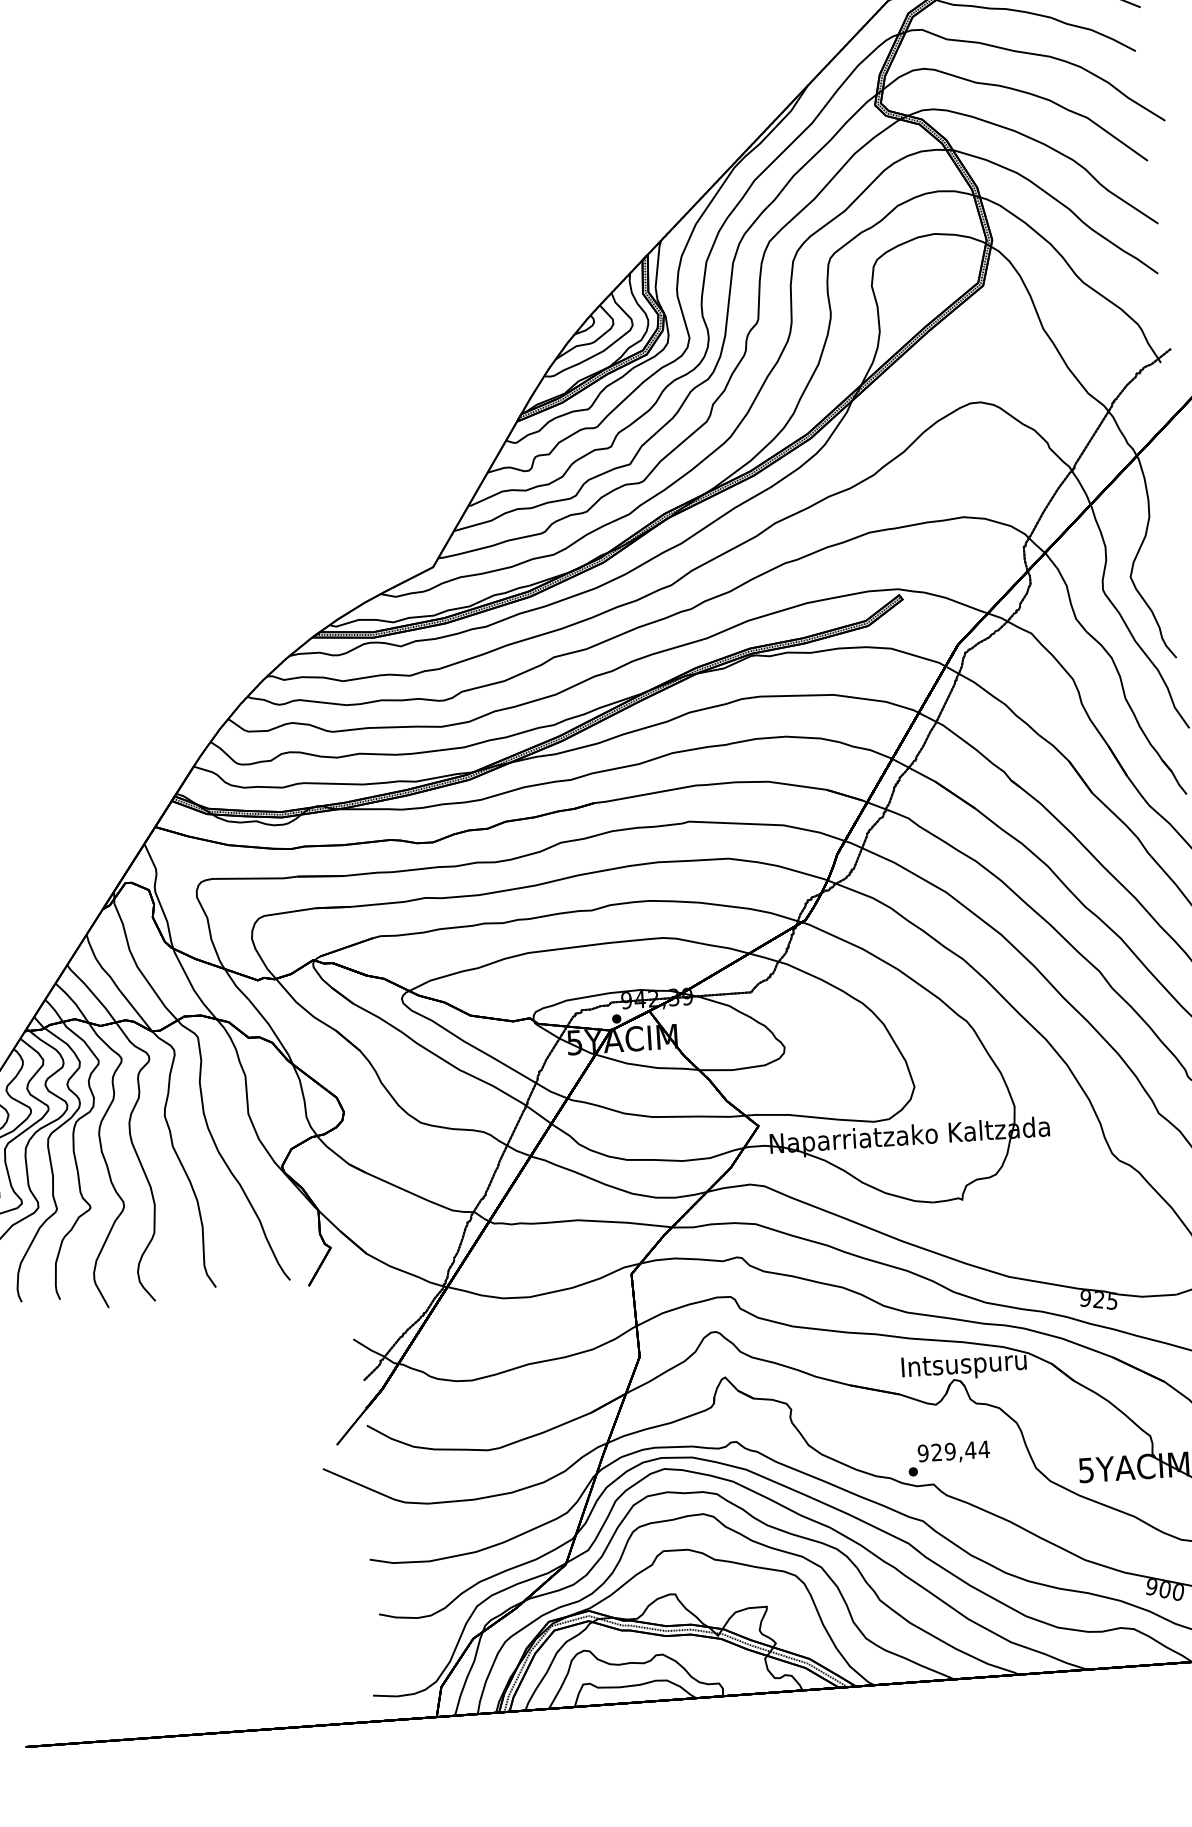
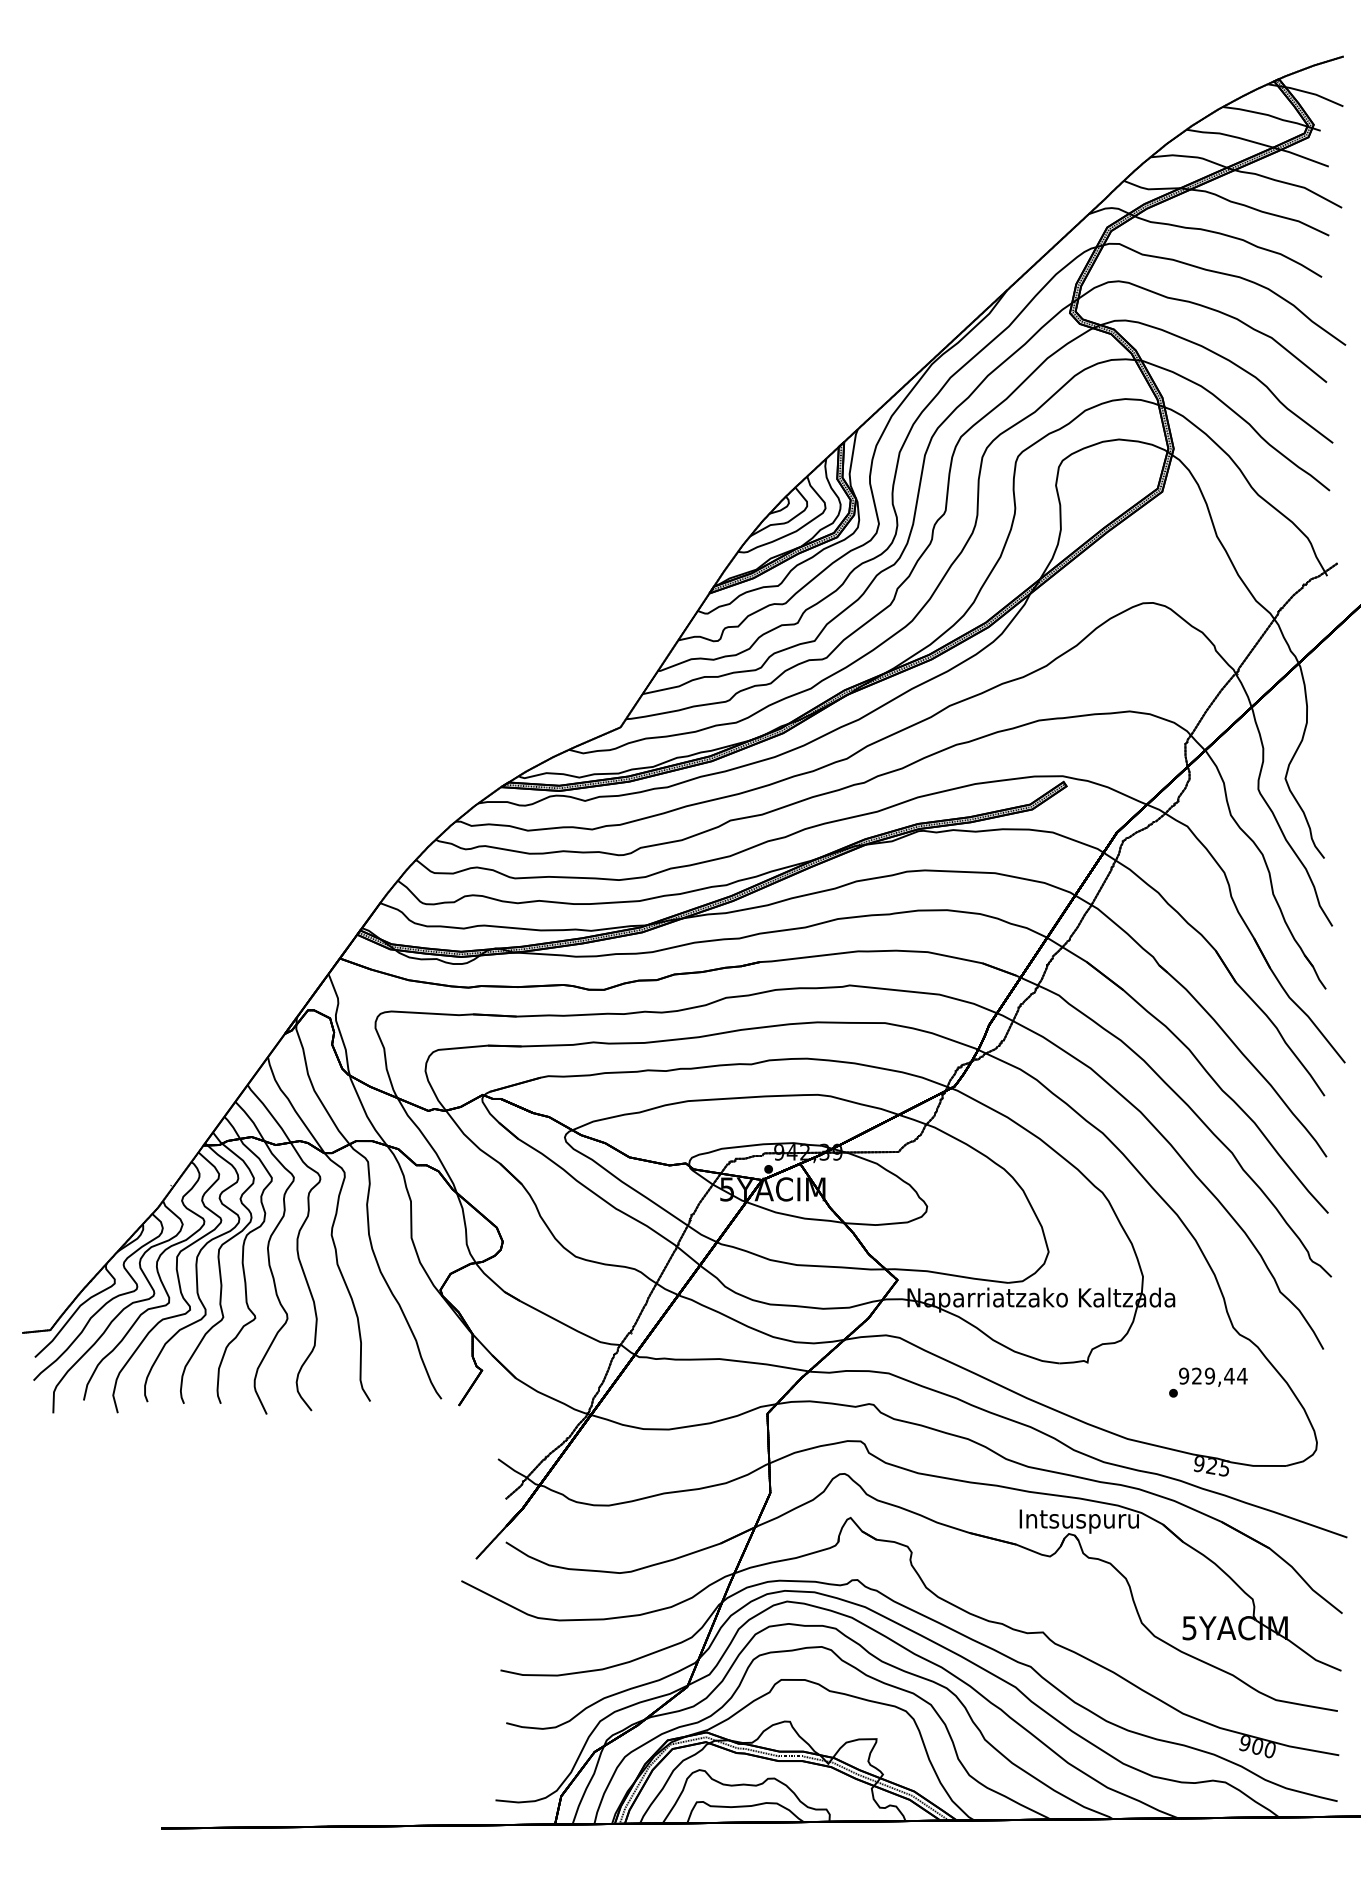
text: (949, 1458) -> (1208, 1382), moved

